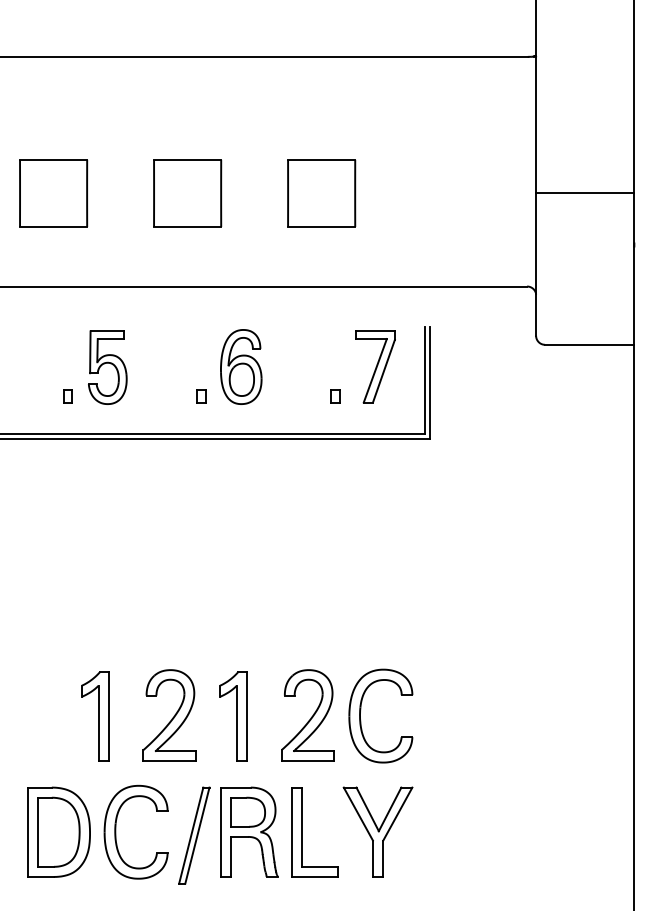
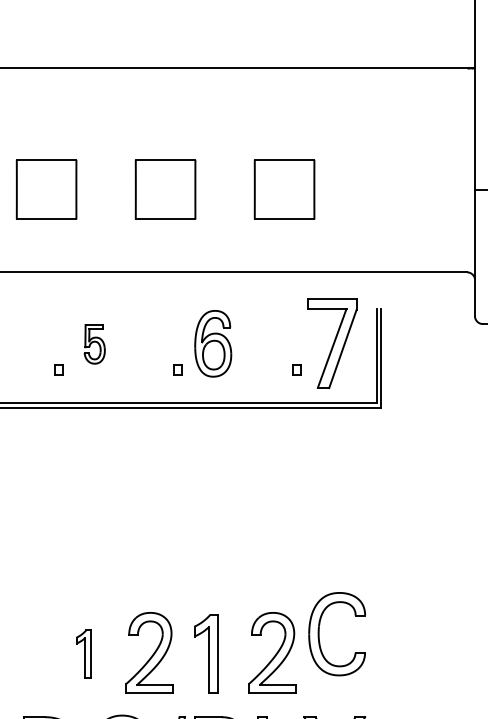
part: (375, 366) -> (332, 343), size x1.4
part: (107, 367) -> (94, 344), size x0.6
part: (95, 716) -> (83, 654), size x0.6
part: (361, 720) -> (319, 638), moved

